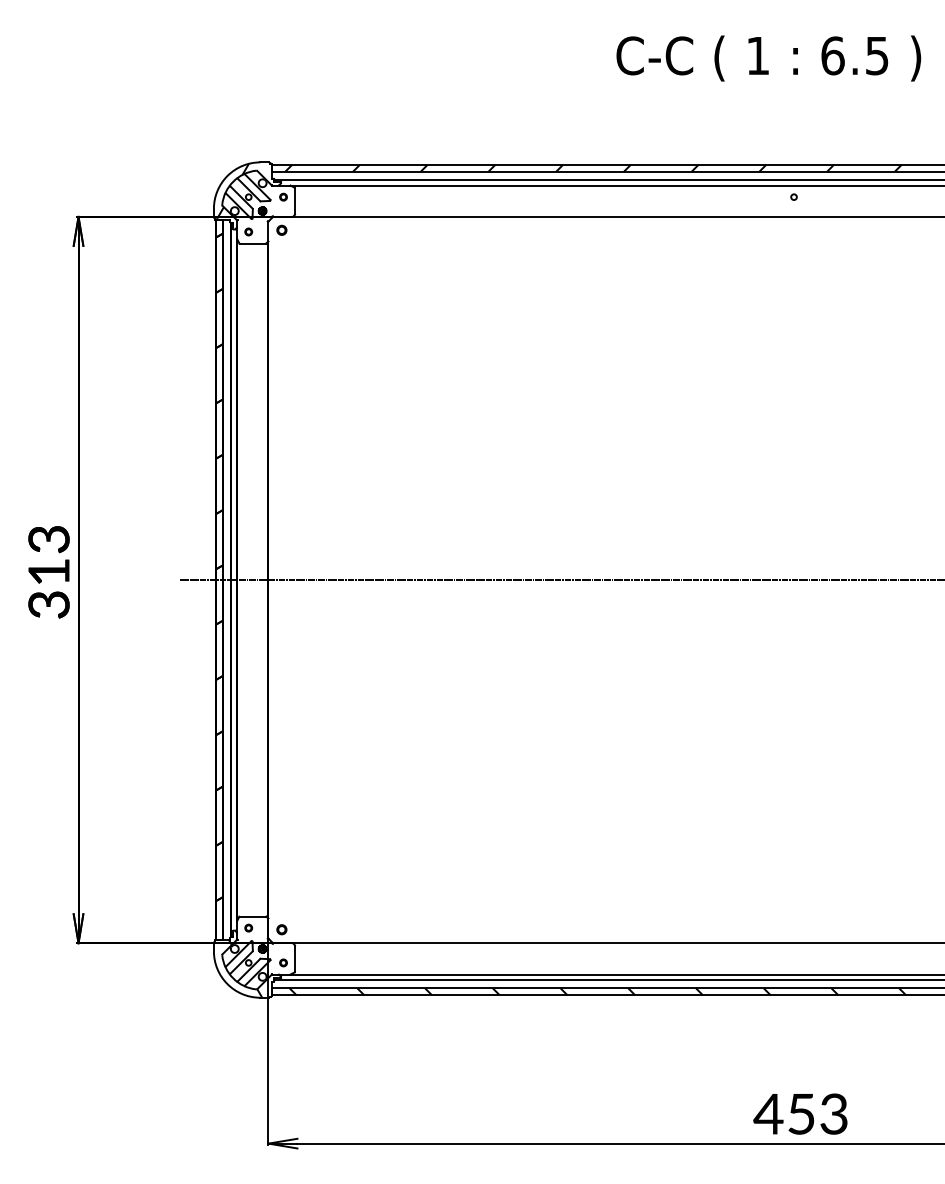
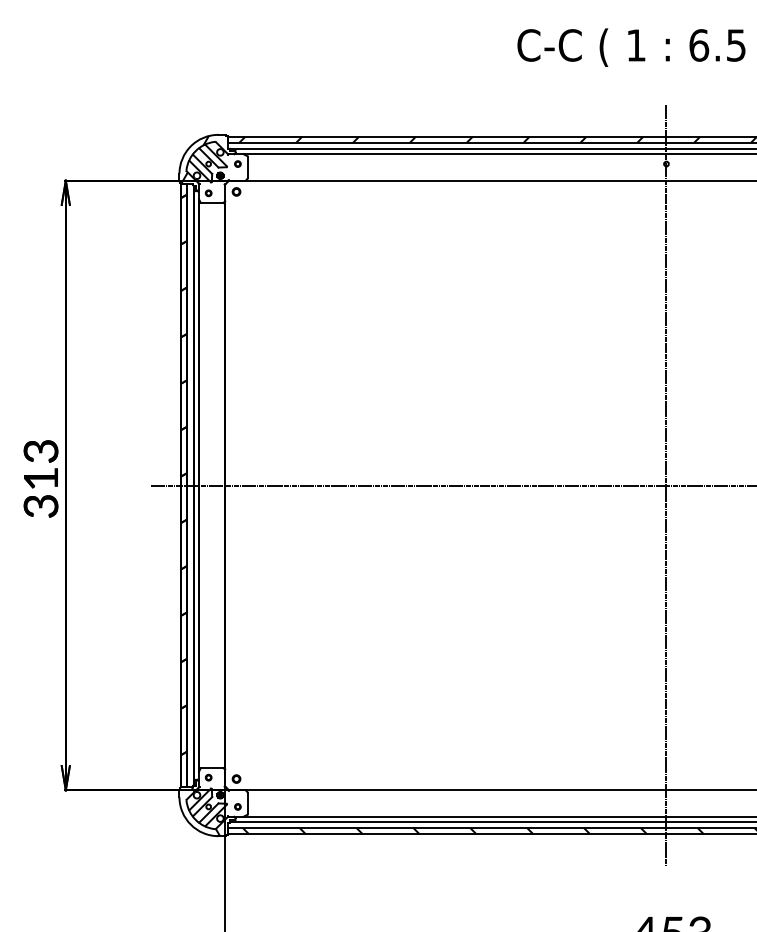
line: (794, 579) -> (666, 485), added

